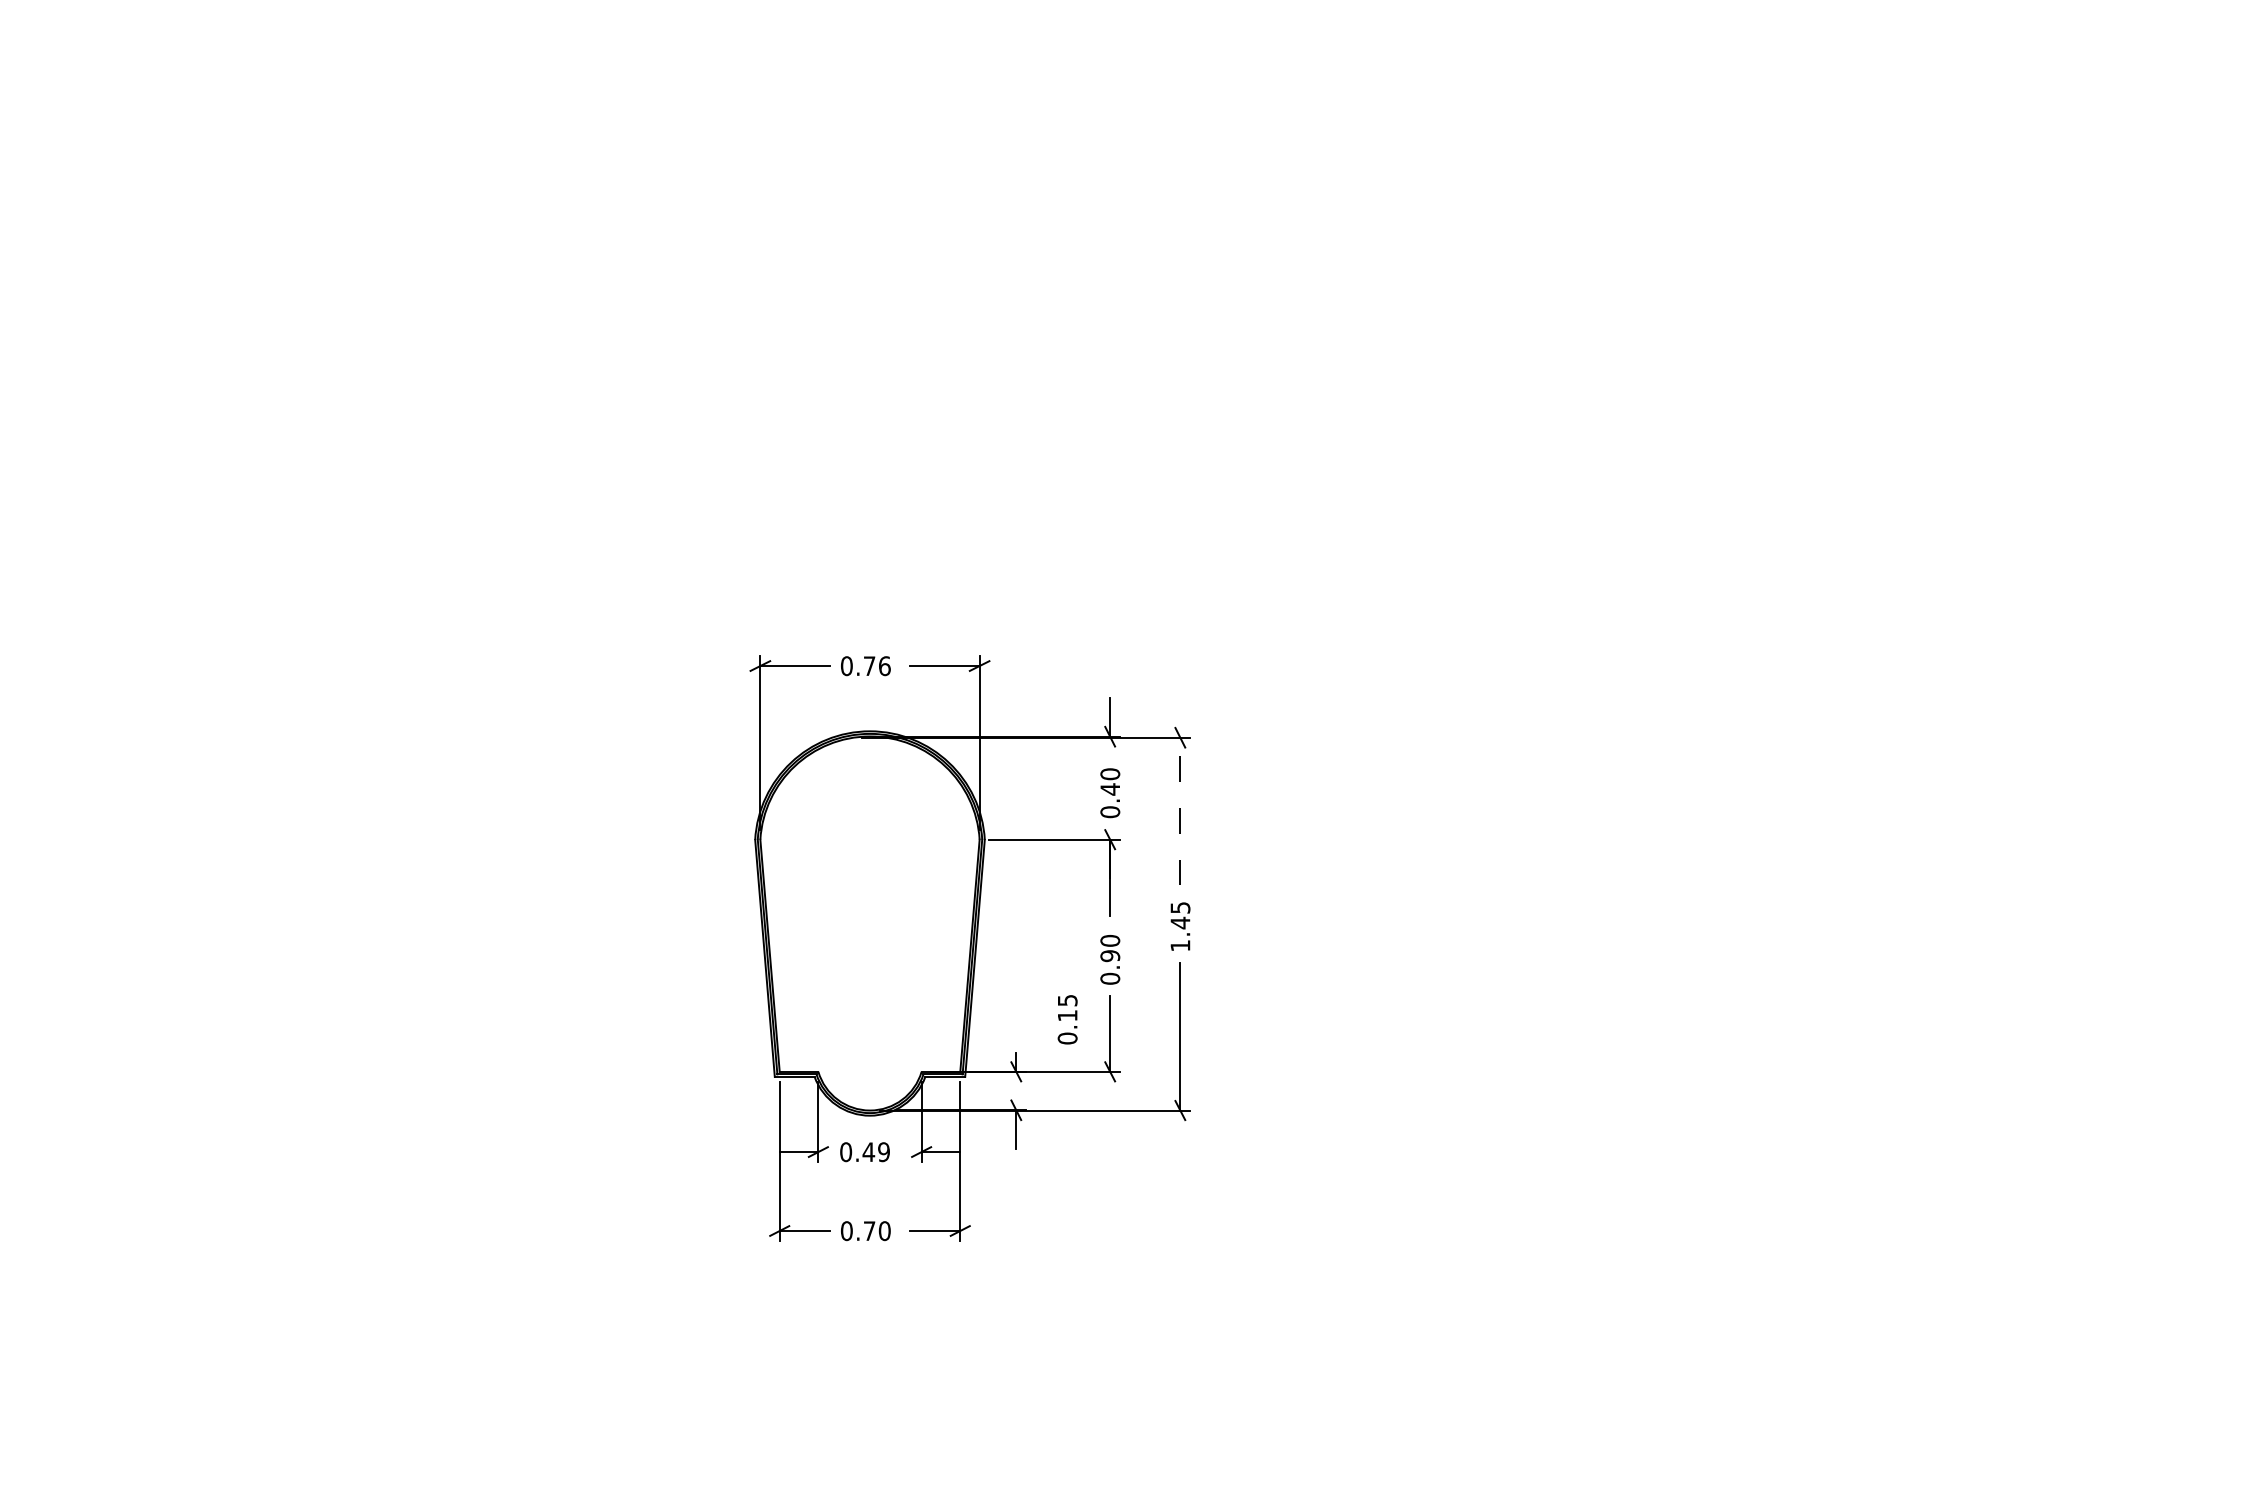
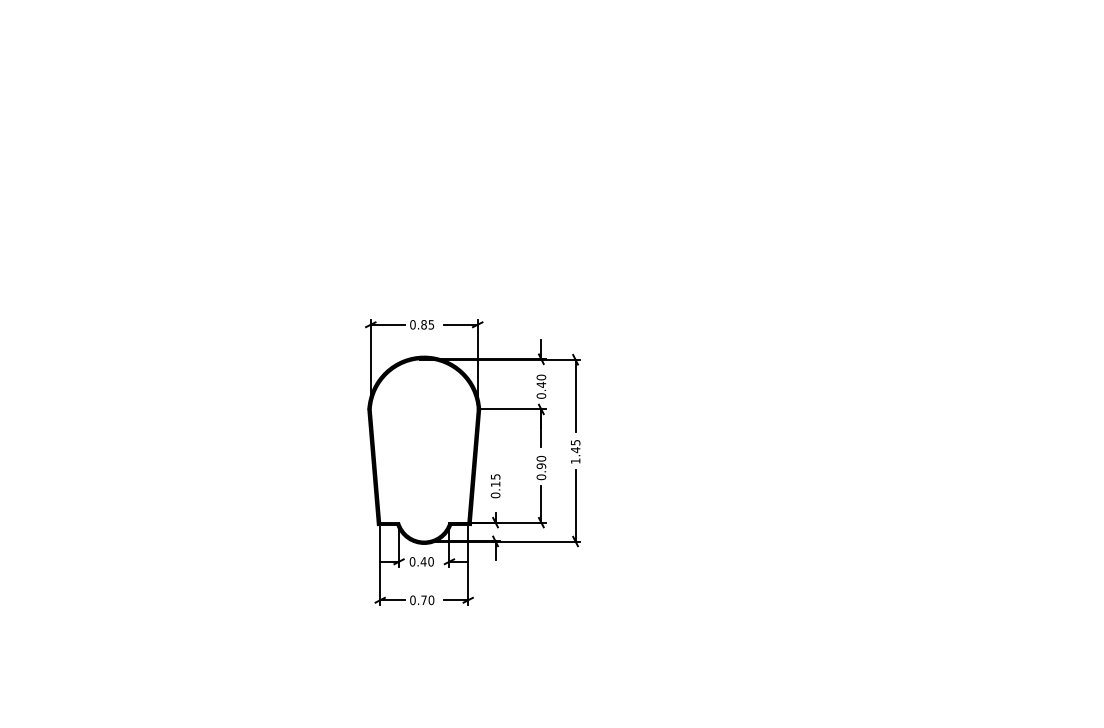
text: (876, 665) -> (427, 324), 0.76 -> 0.85
line: (1180, 811) -> (575, 395), dashed -> solid
text: (1067, 1020) -> (495, 486), moved
text: (882, 1151) -> (430, 561), 0.49 -> 0.40

